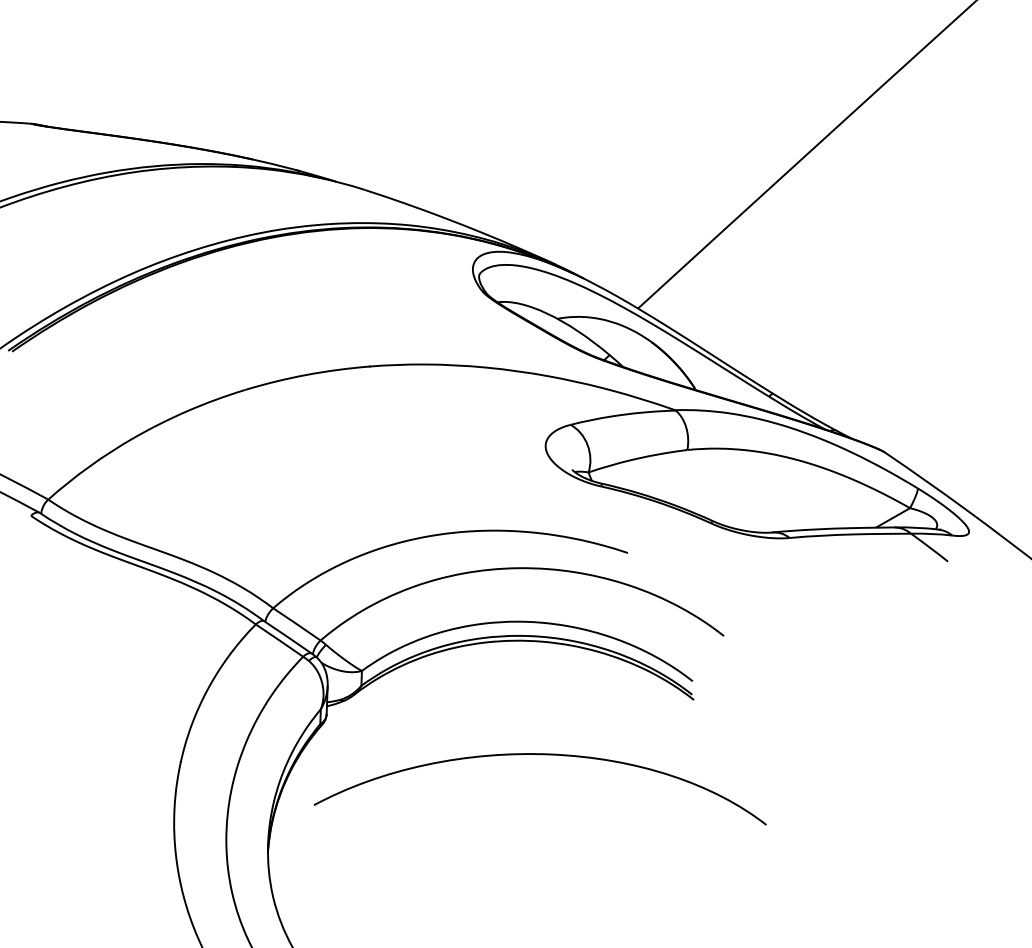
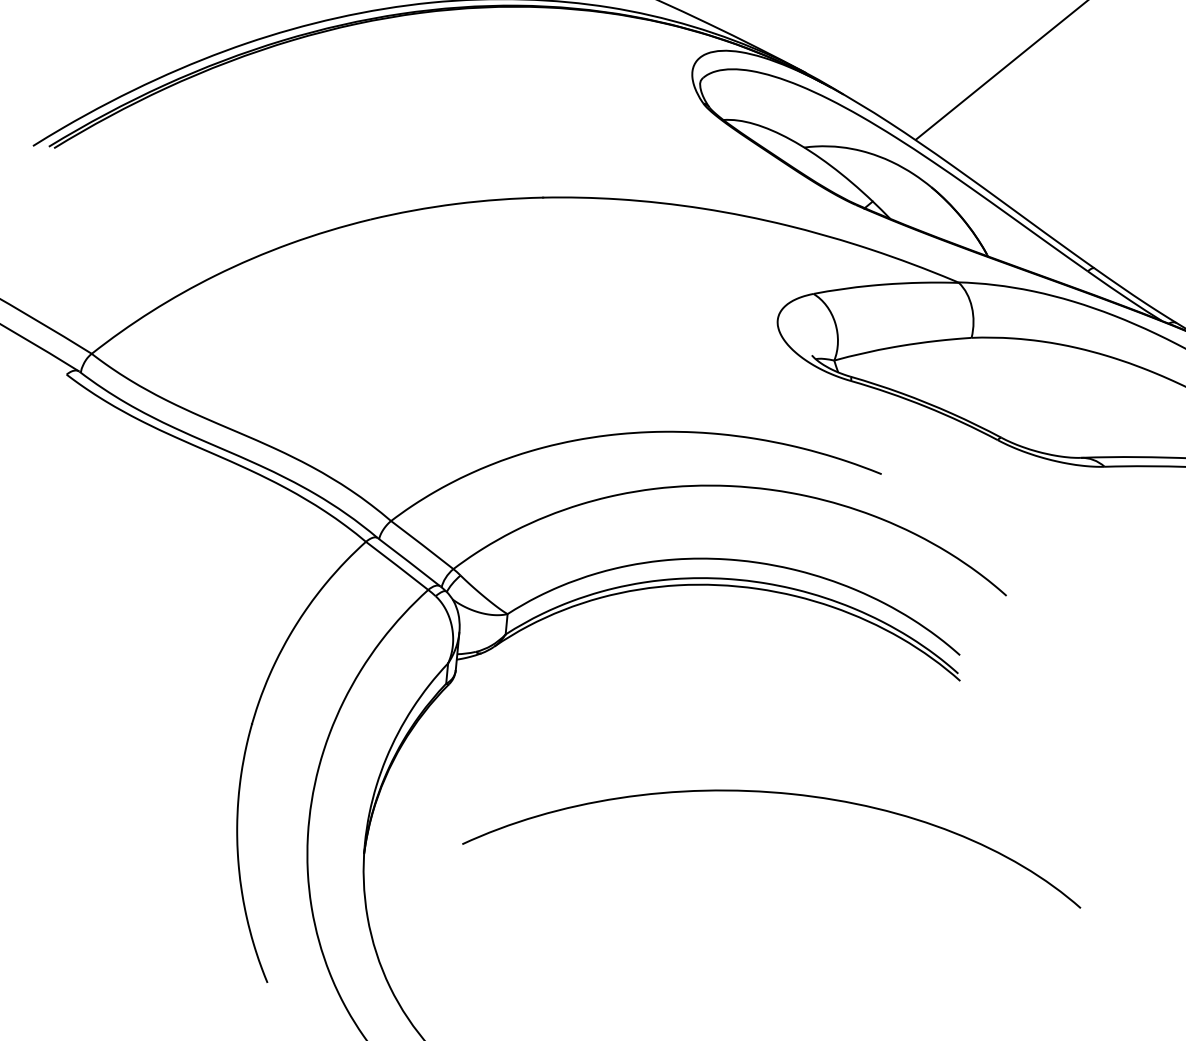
curve: (540, 755) -> (776, 794), moved

